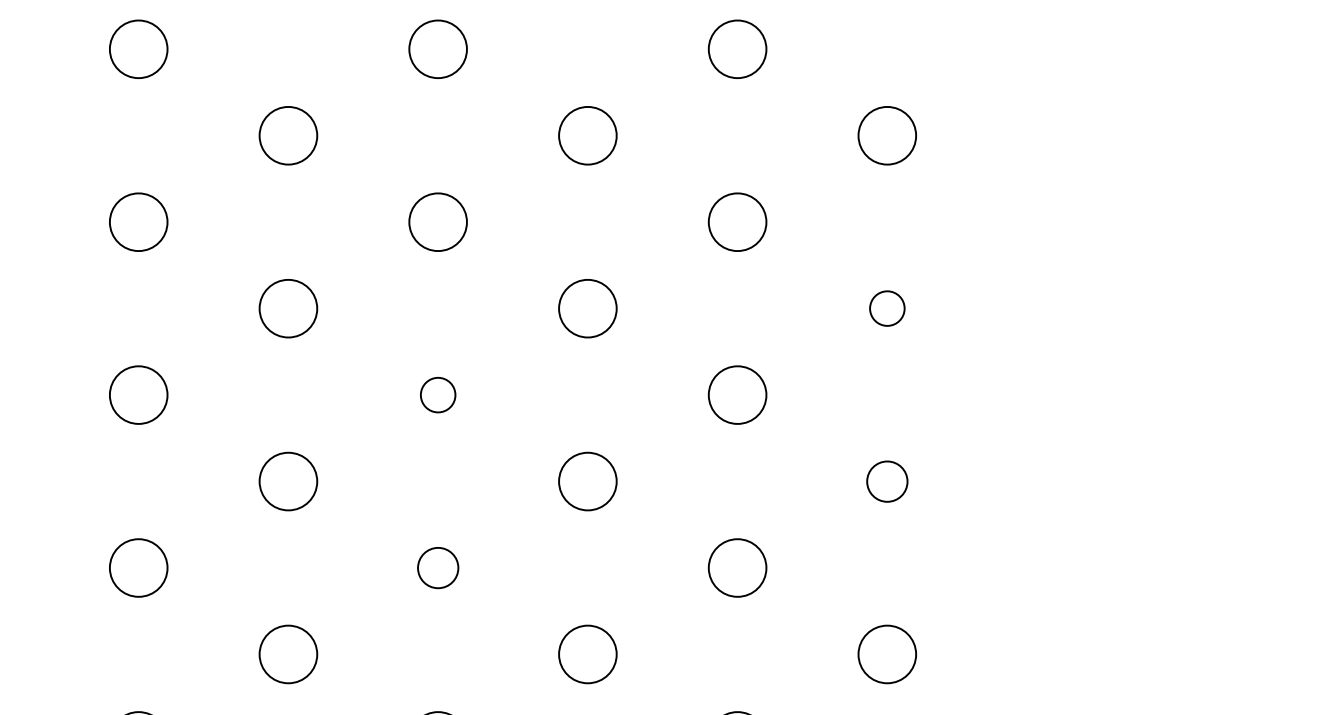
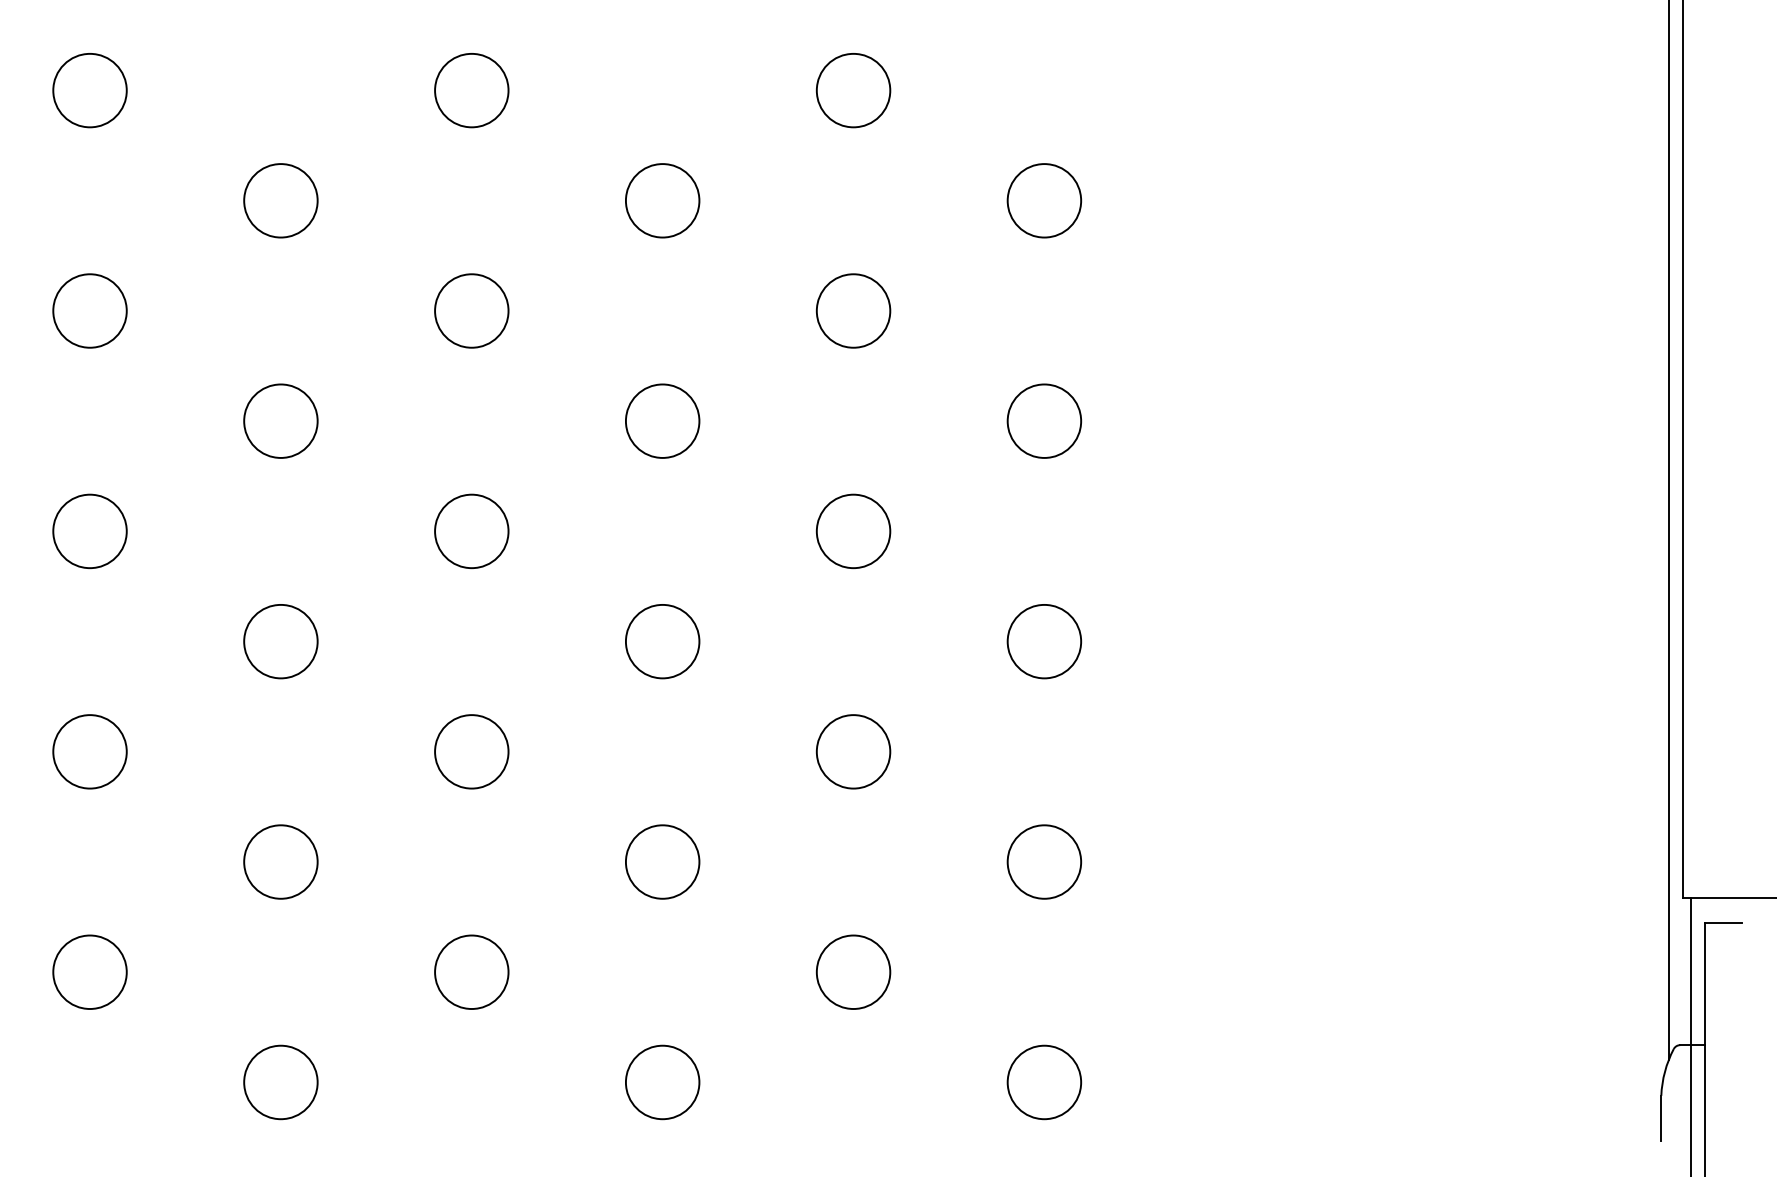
circle: (887, 308) -> (1044, 420), size x1.67
circle: (437, 395) -> (471, 531), size x1.67
circle: (887, 481) -> (1044, 641), size x1.43
circle: (437, 567) -> (471, 751), size x1.43

